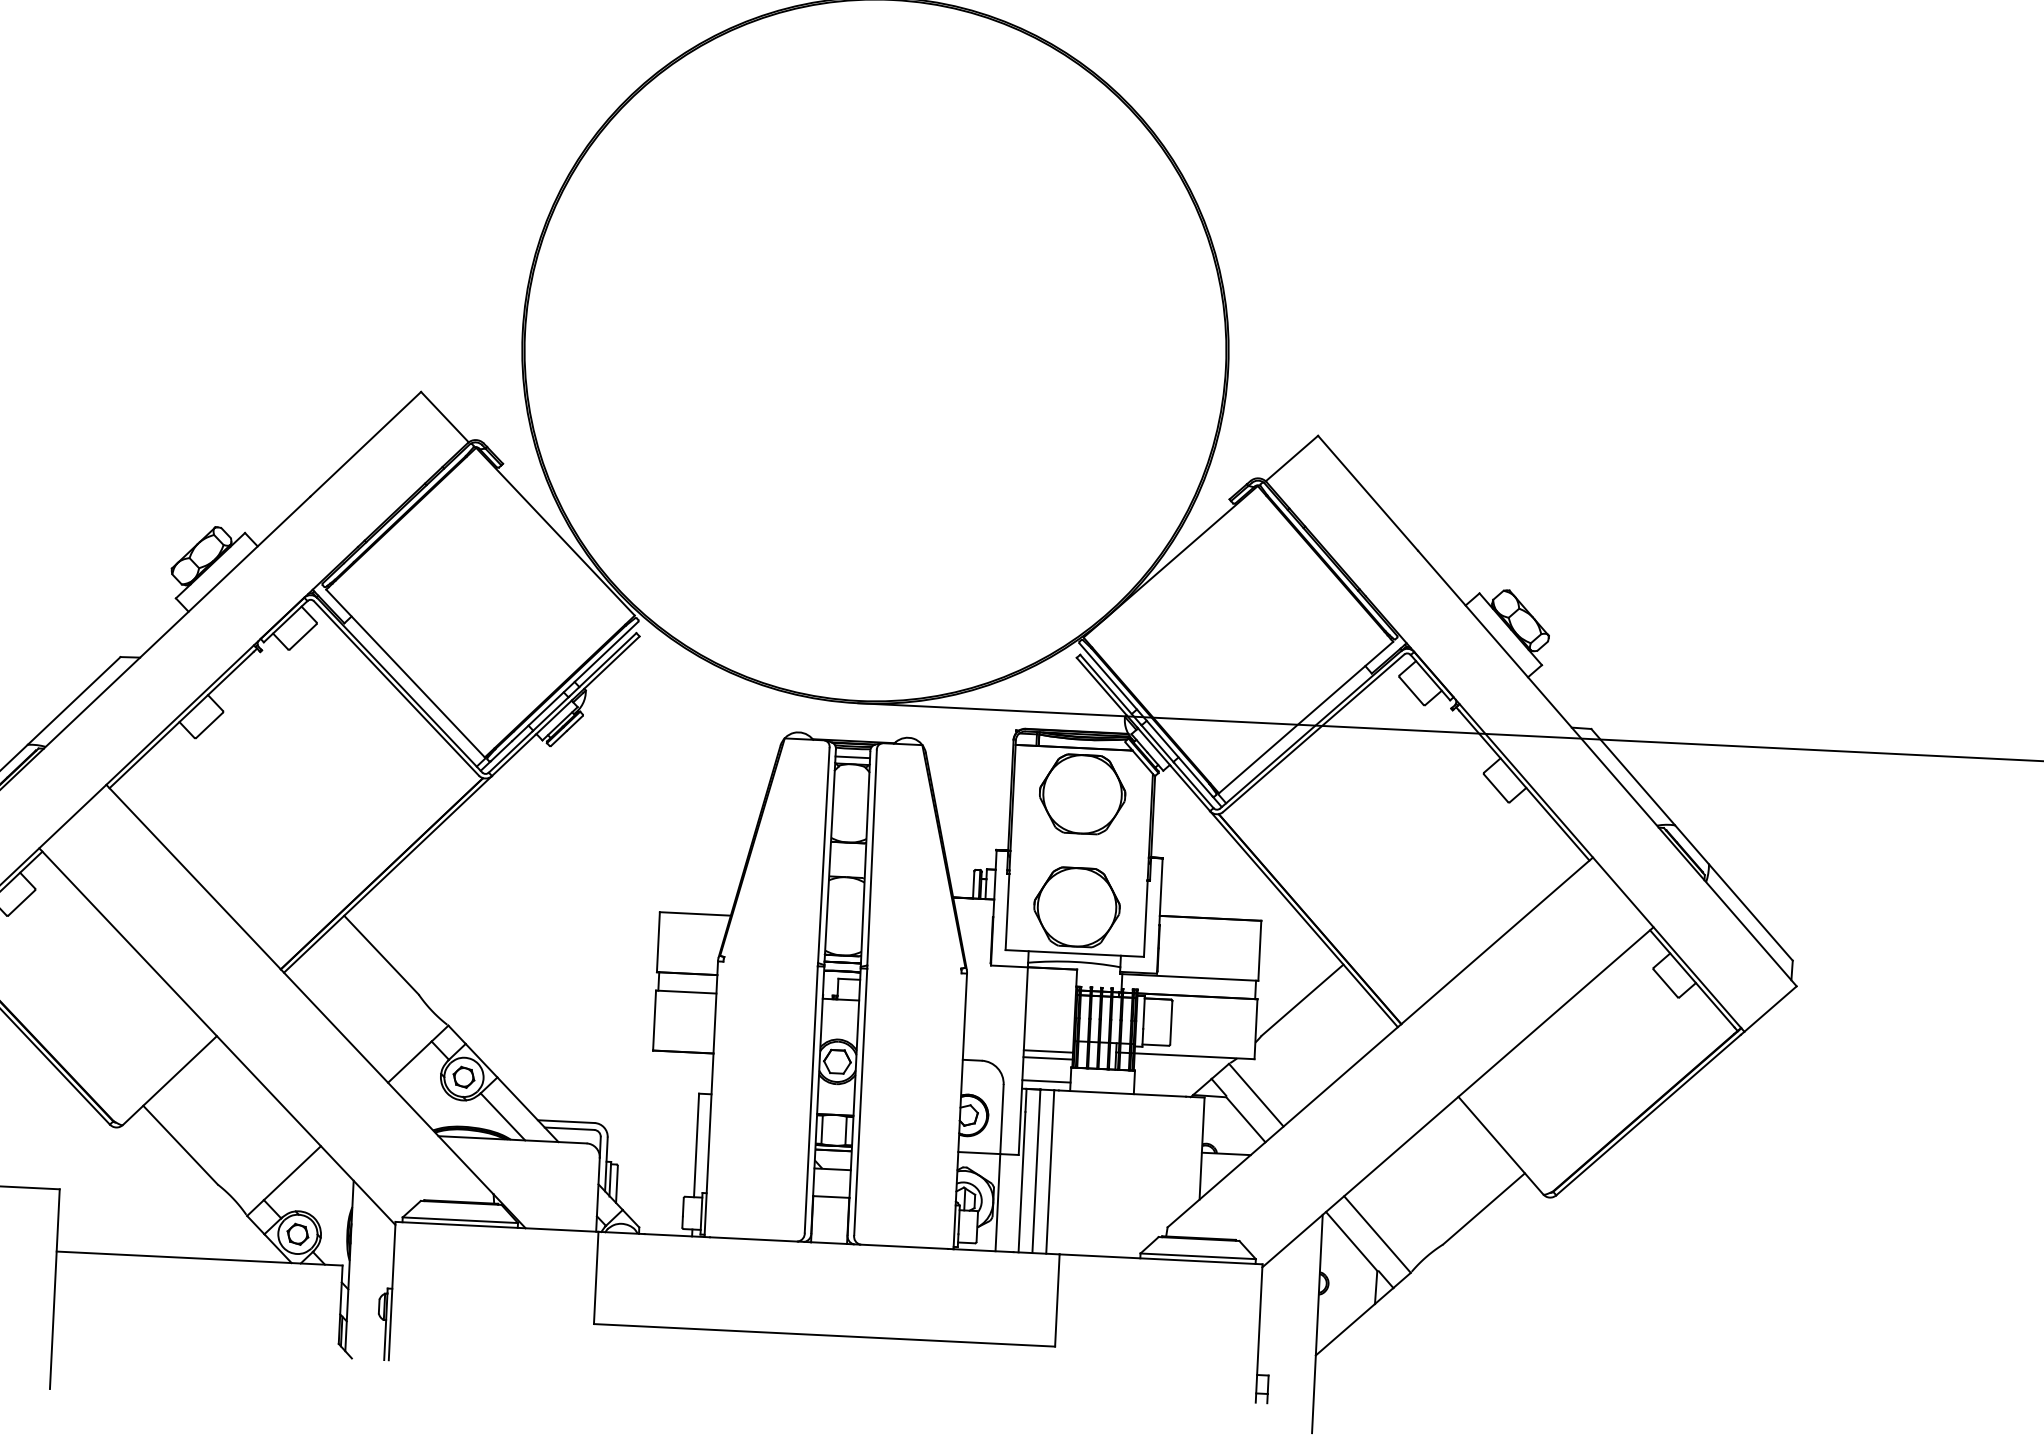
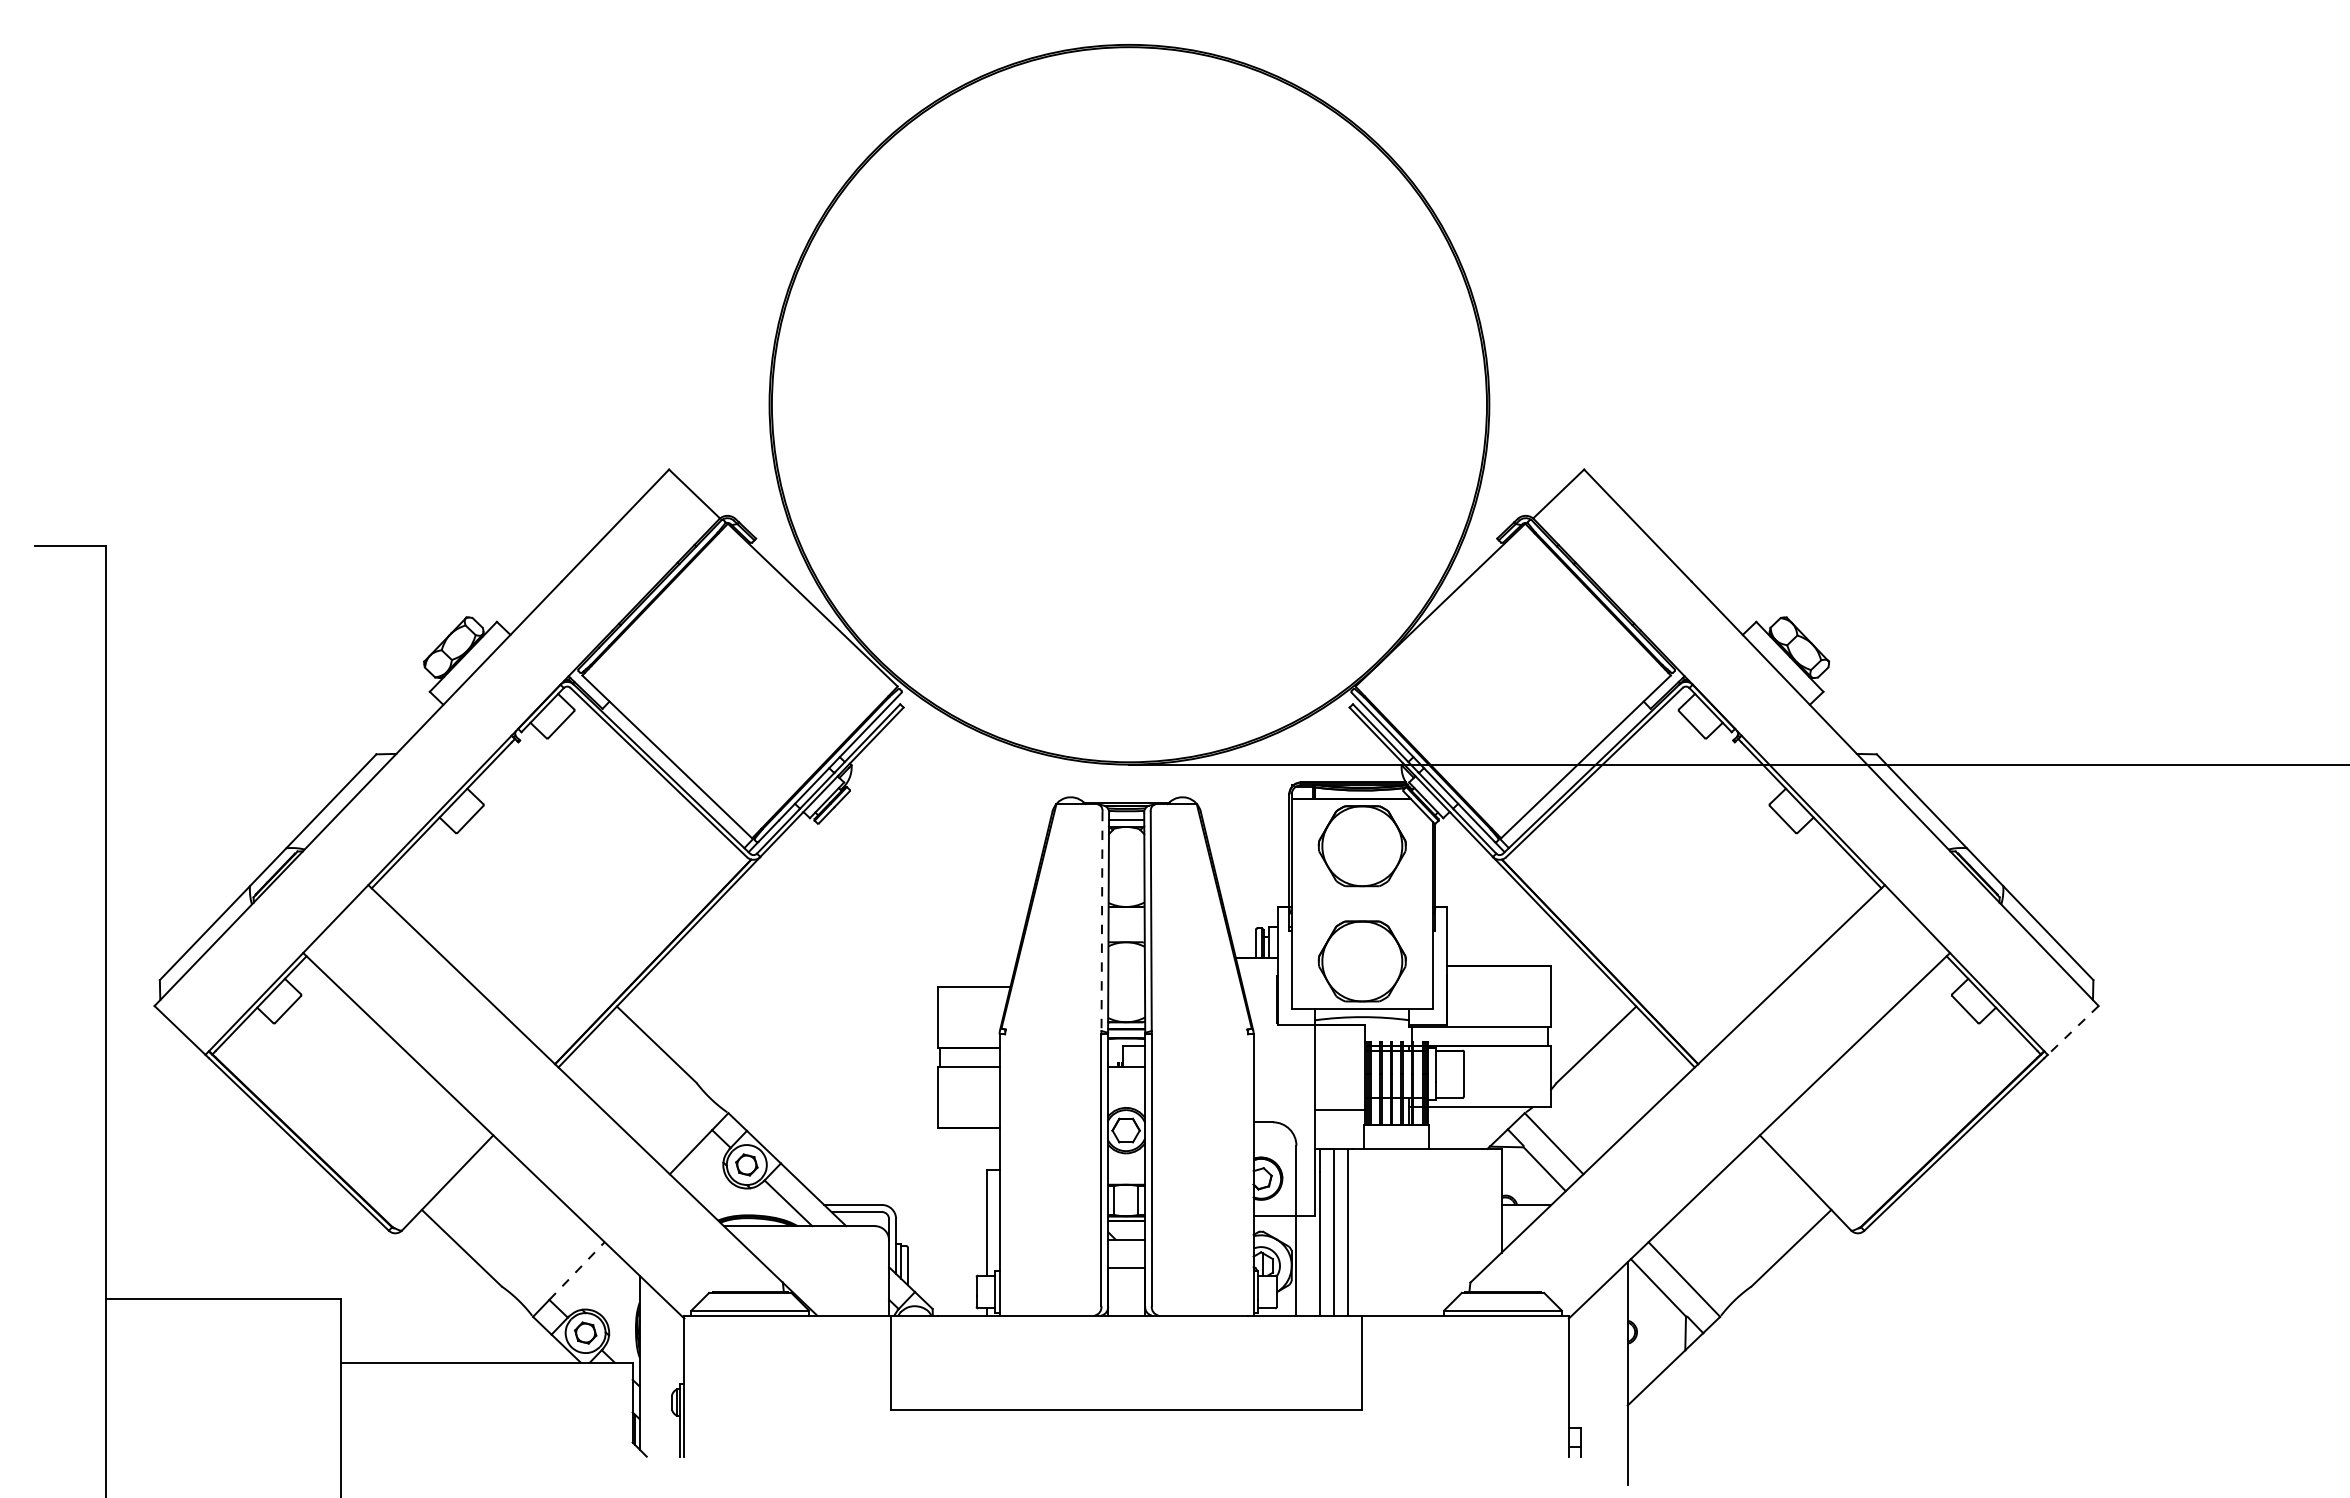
line: (824, 855) -> (1102, 921), solid -> dashed
line: (1769, 1009) -> (2072, 1030), solid -> dashed
line: (1048, 1058) -> (1340, 1116), removed
line: (1046, 1081) -> (1339, 1140), removed
line: (292, 1173) -> (577, 1271), solid -> dashed

